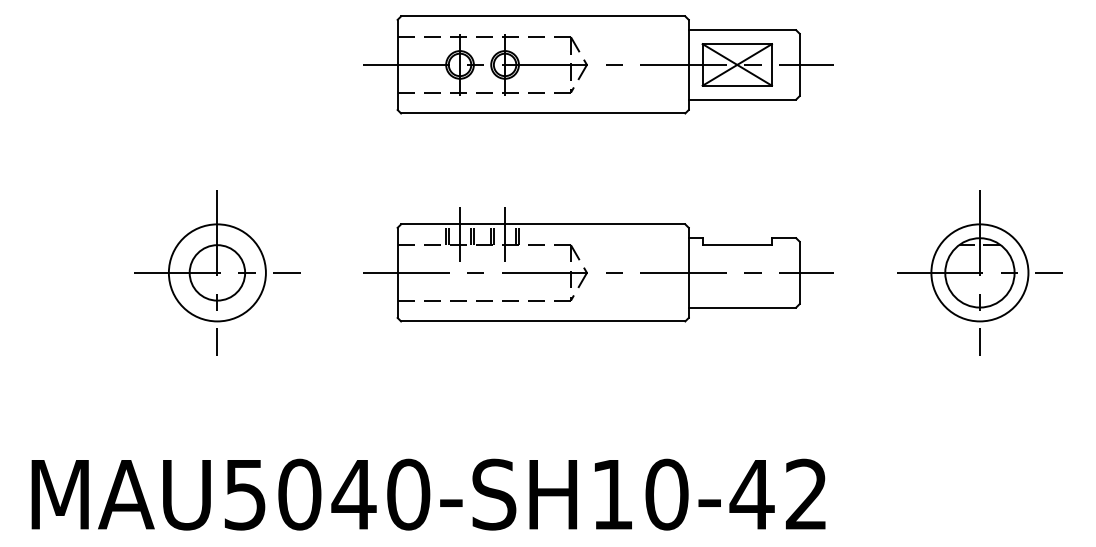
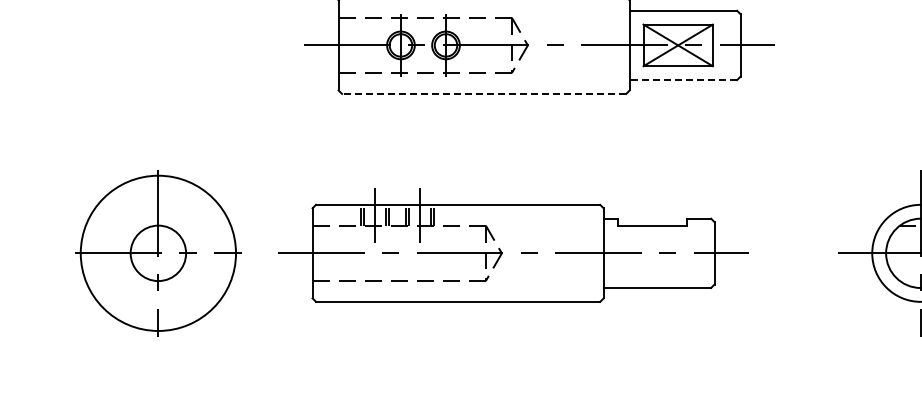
line: (742, 99) -> (683, 79), solid -> dashed
line: (542, 113) -> (483, 93), solid -> dashed
part: (598, 264) -> (513, 244), moved
circle: (216, 272) -> (157, 252), size x1.6

